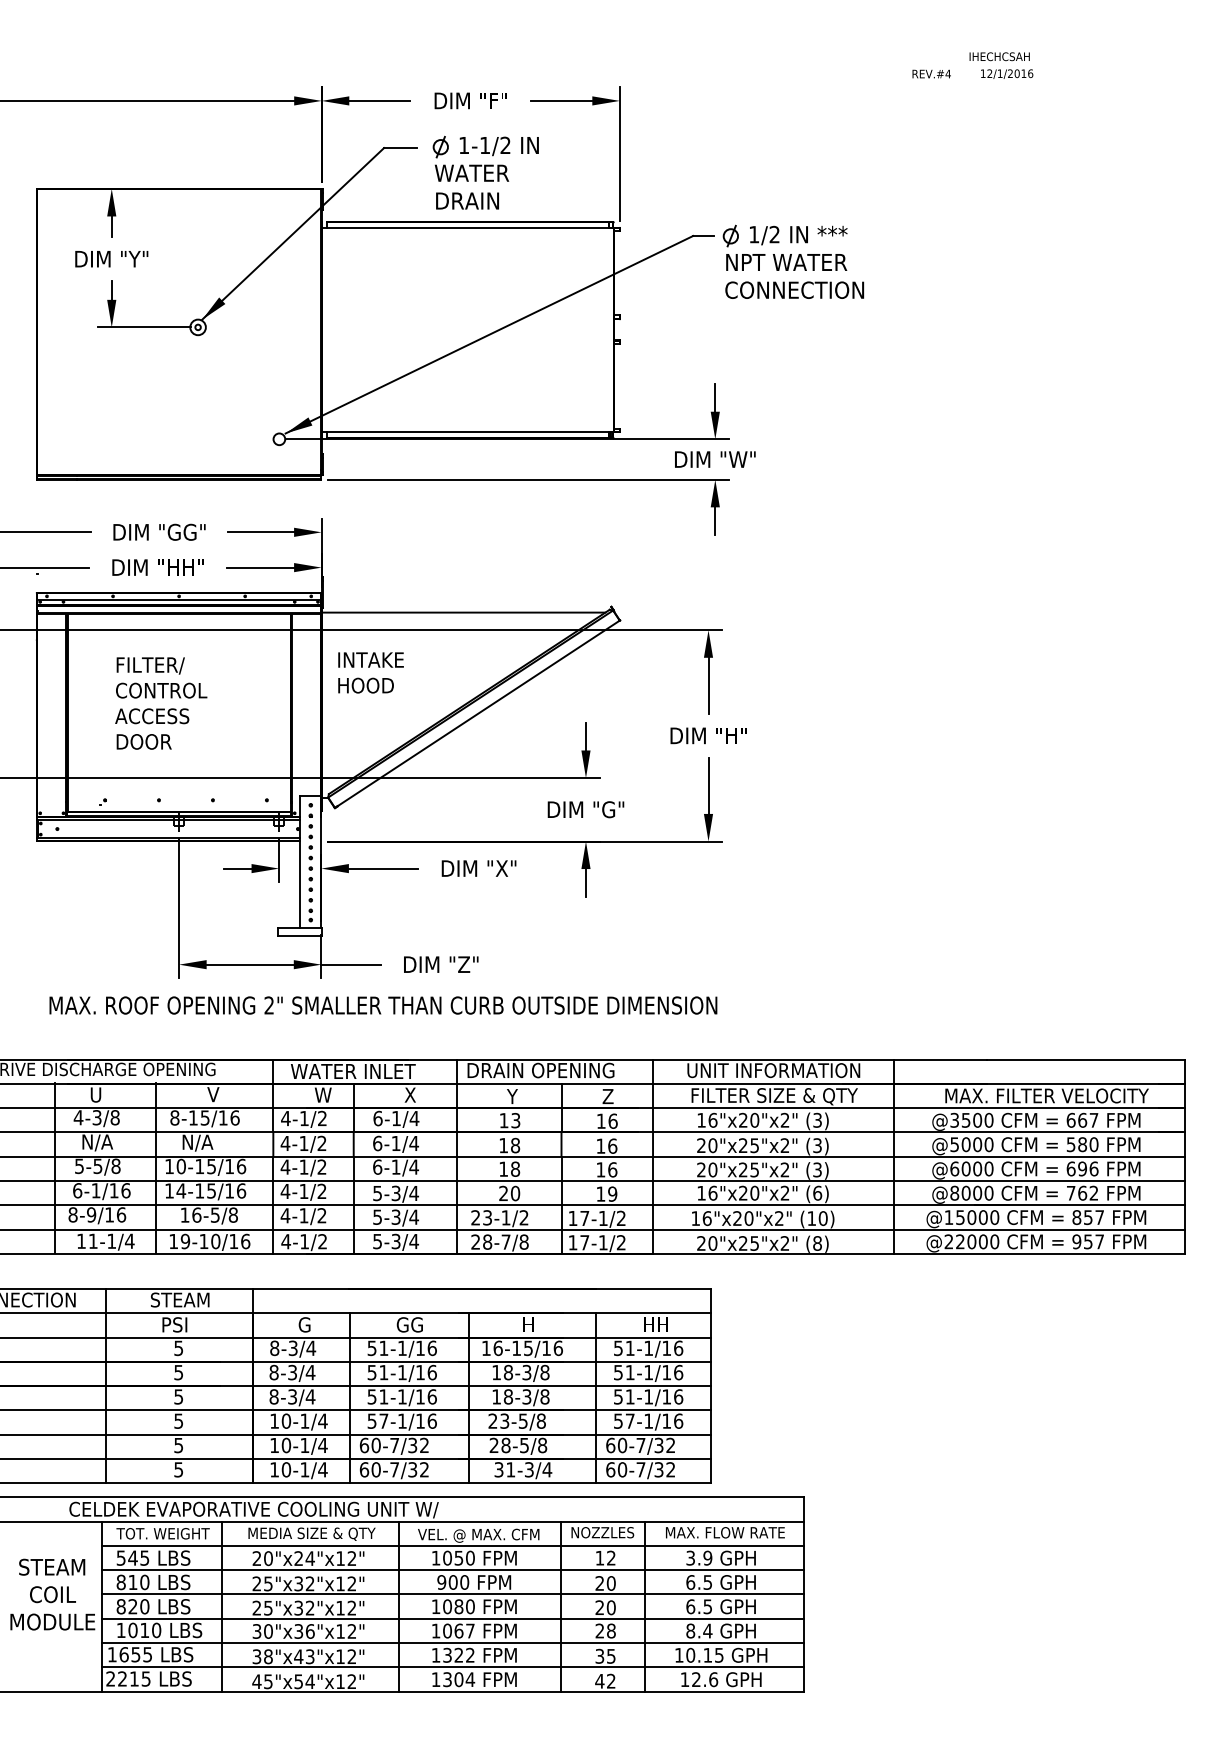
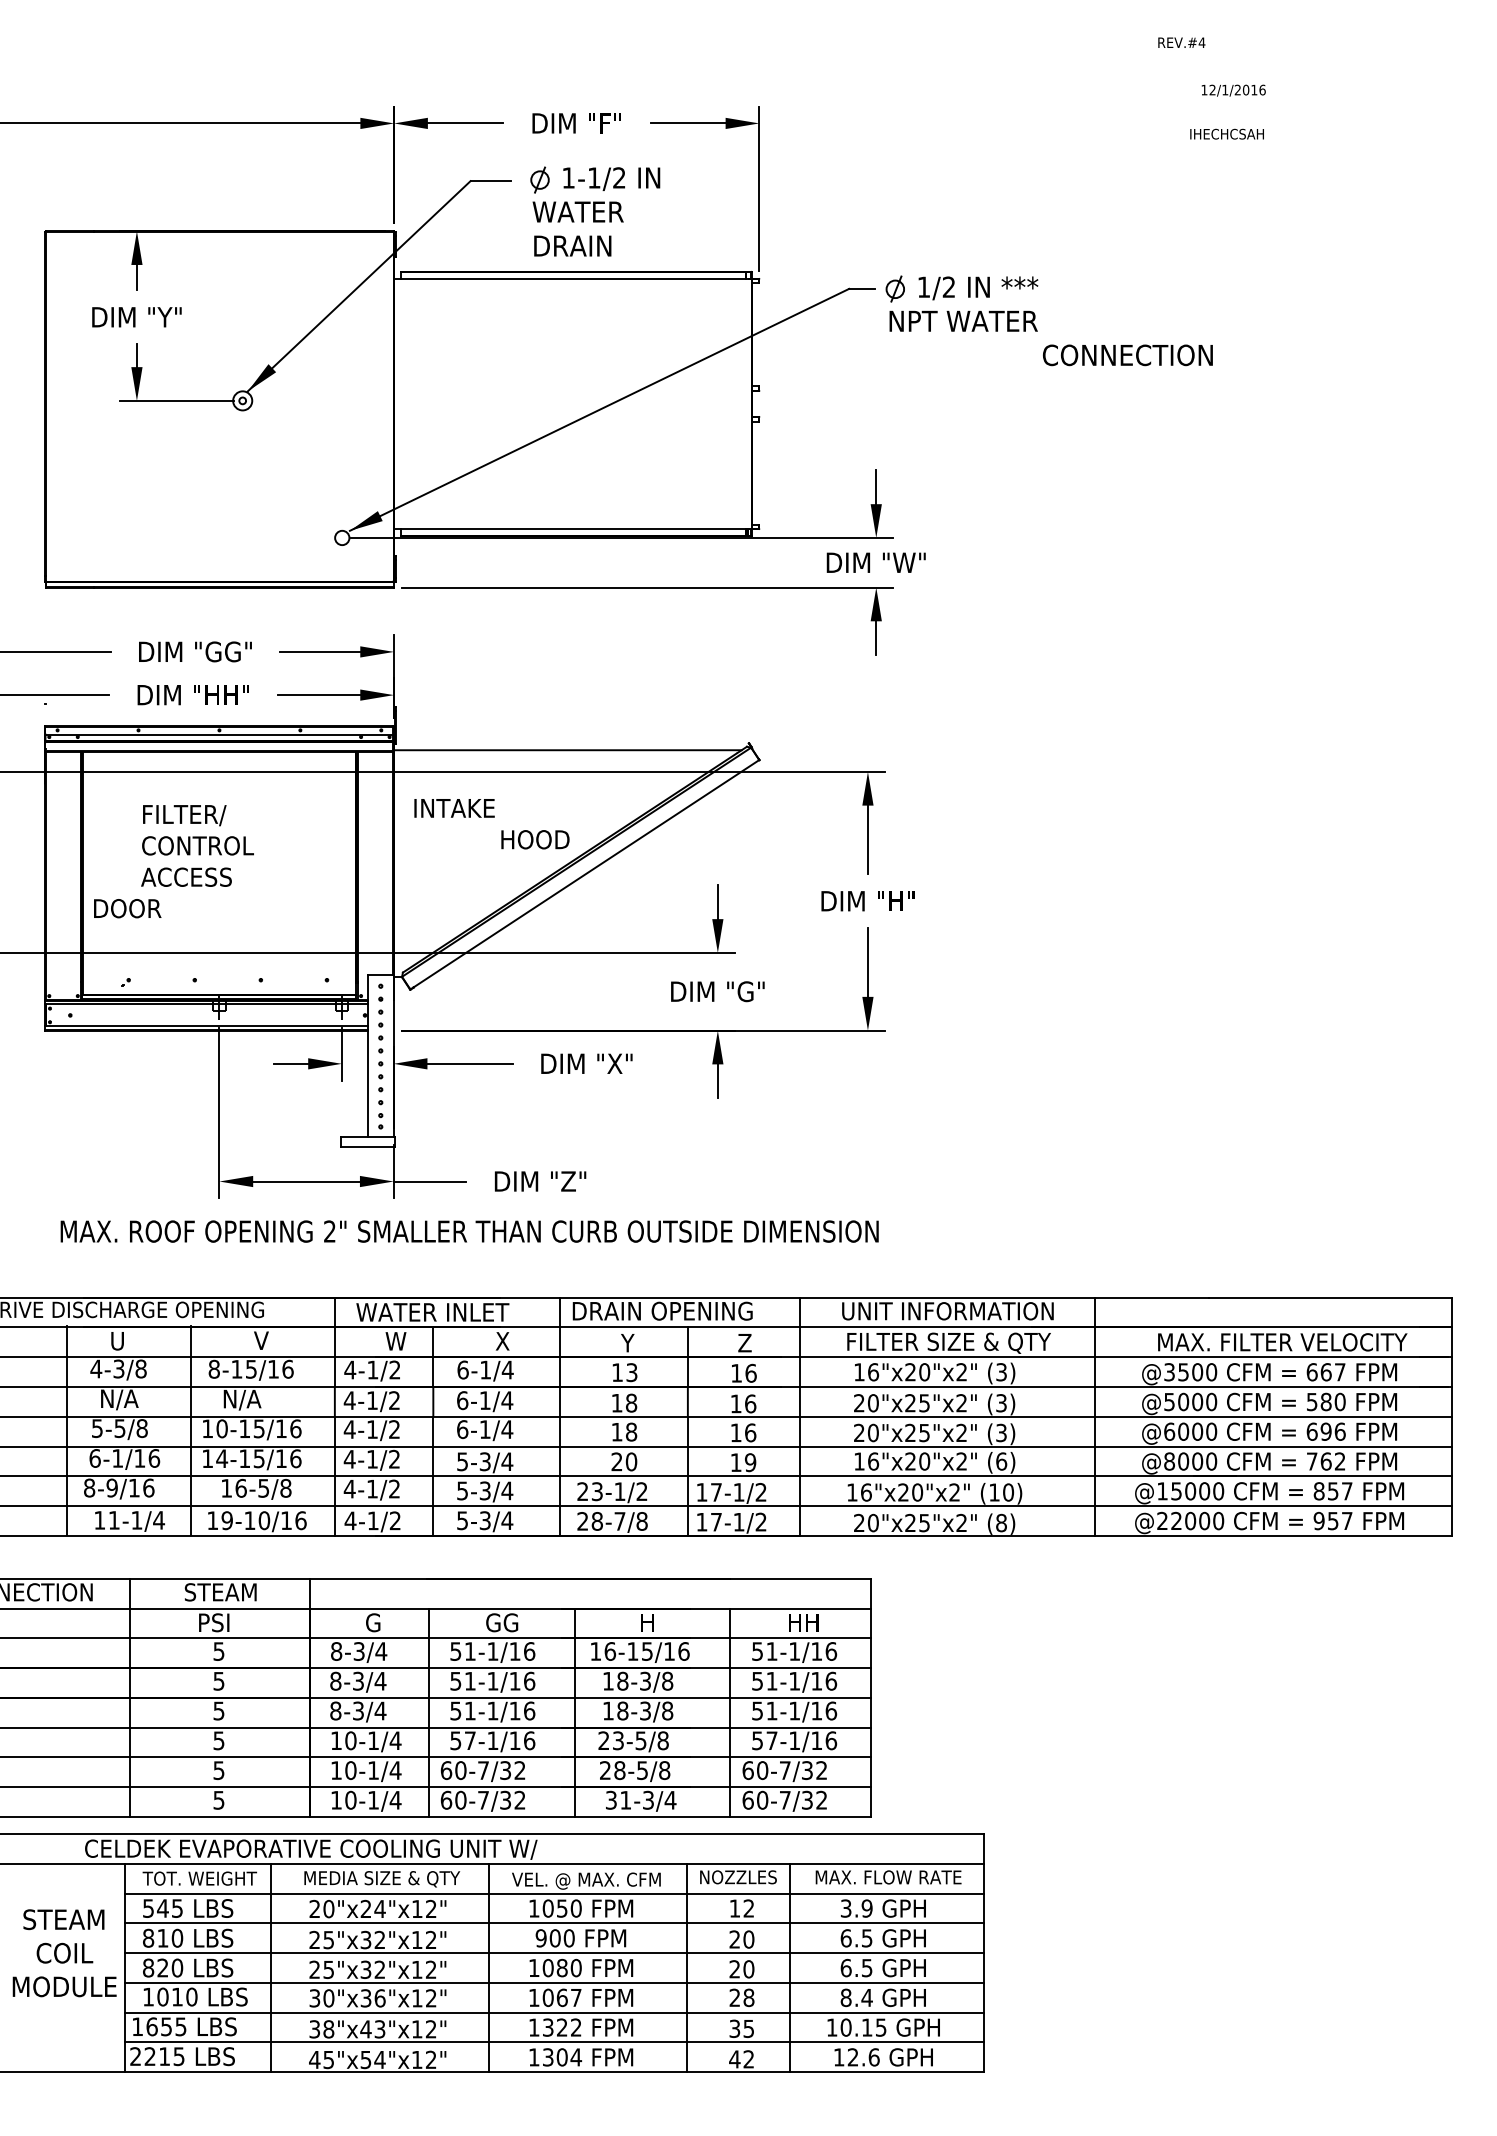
text: (999, 56) -> (1226, 133), moved
text: (931, 73) -> (1181, 42), moved
text: (794, 289) -> (1127, 354), moved
text: (365, 685) -> (534, 839), moved
text: (143, 741) -> (126, 908), moved

